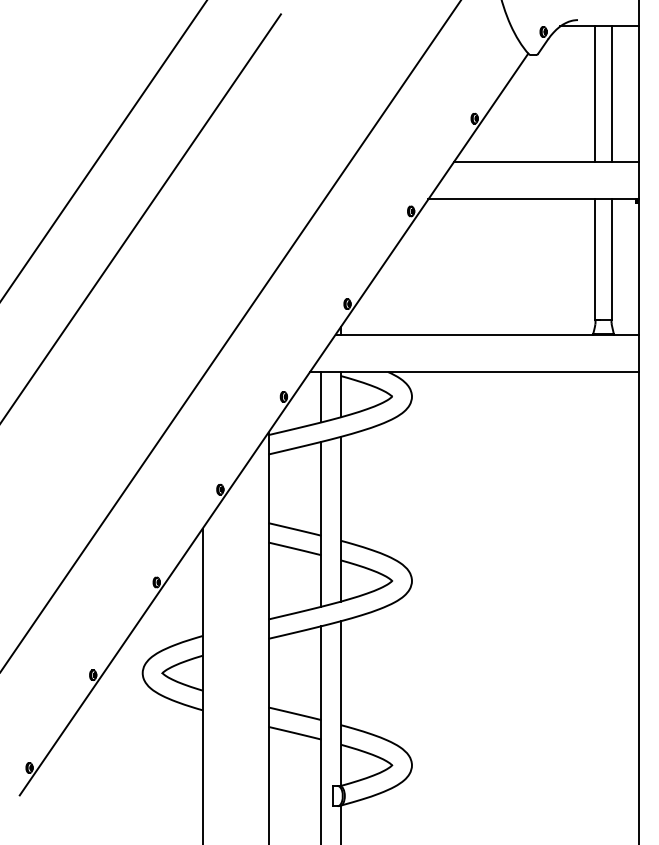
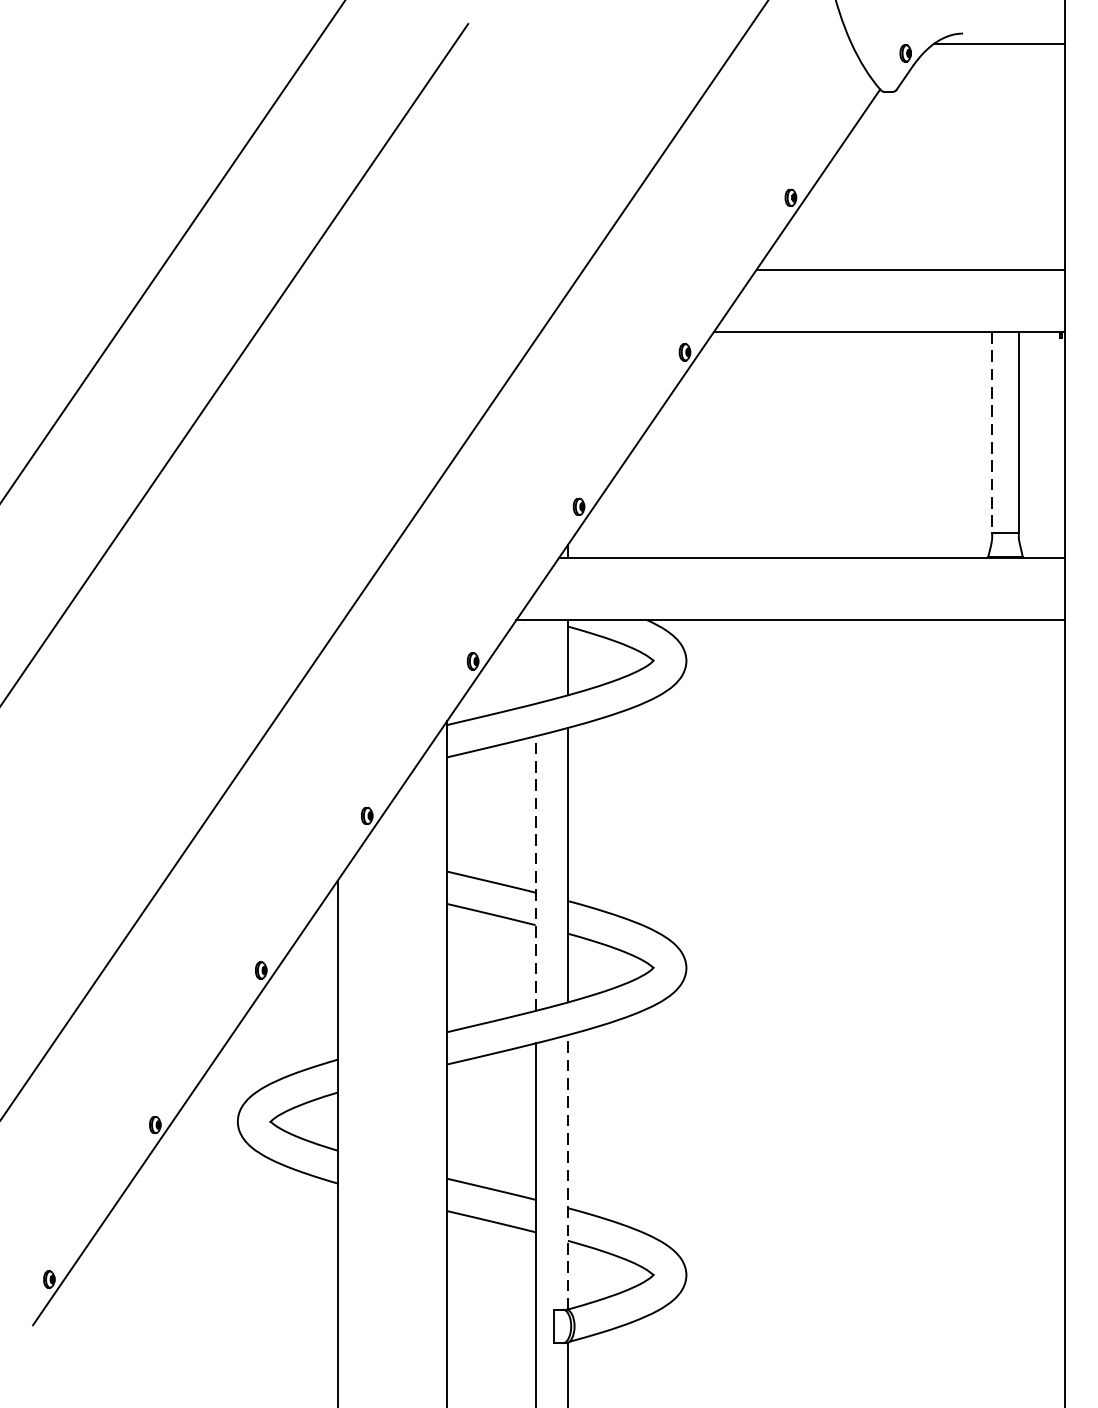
line: (595, 93) -> (992, 155), removed
line: (611, 93) -> (1018, 155), removed
line: (595, 260) -> (992, 434), solid -> dashed
line: (321, 397) -> (535, 662), removed
line: (321, 523) -> (535, 872), solid -> dashed
line: (340, 703) -> (567, 1172), solid -> dashed

